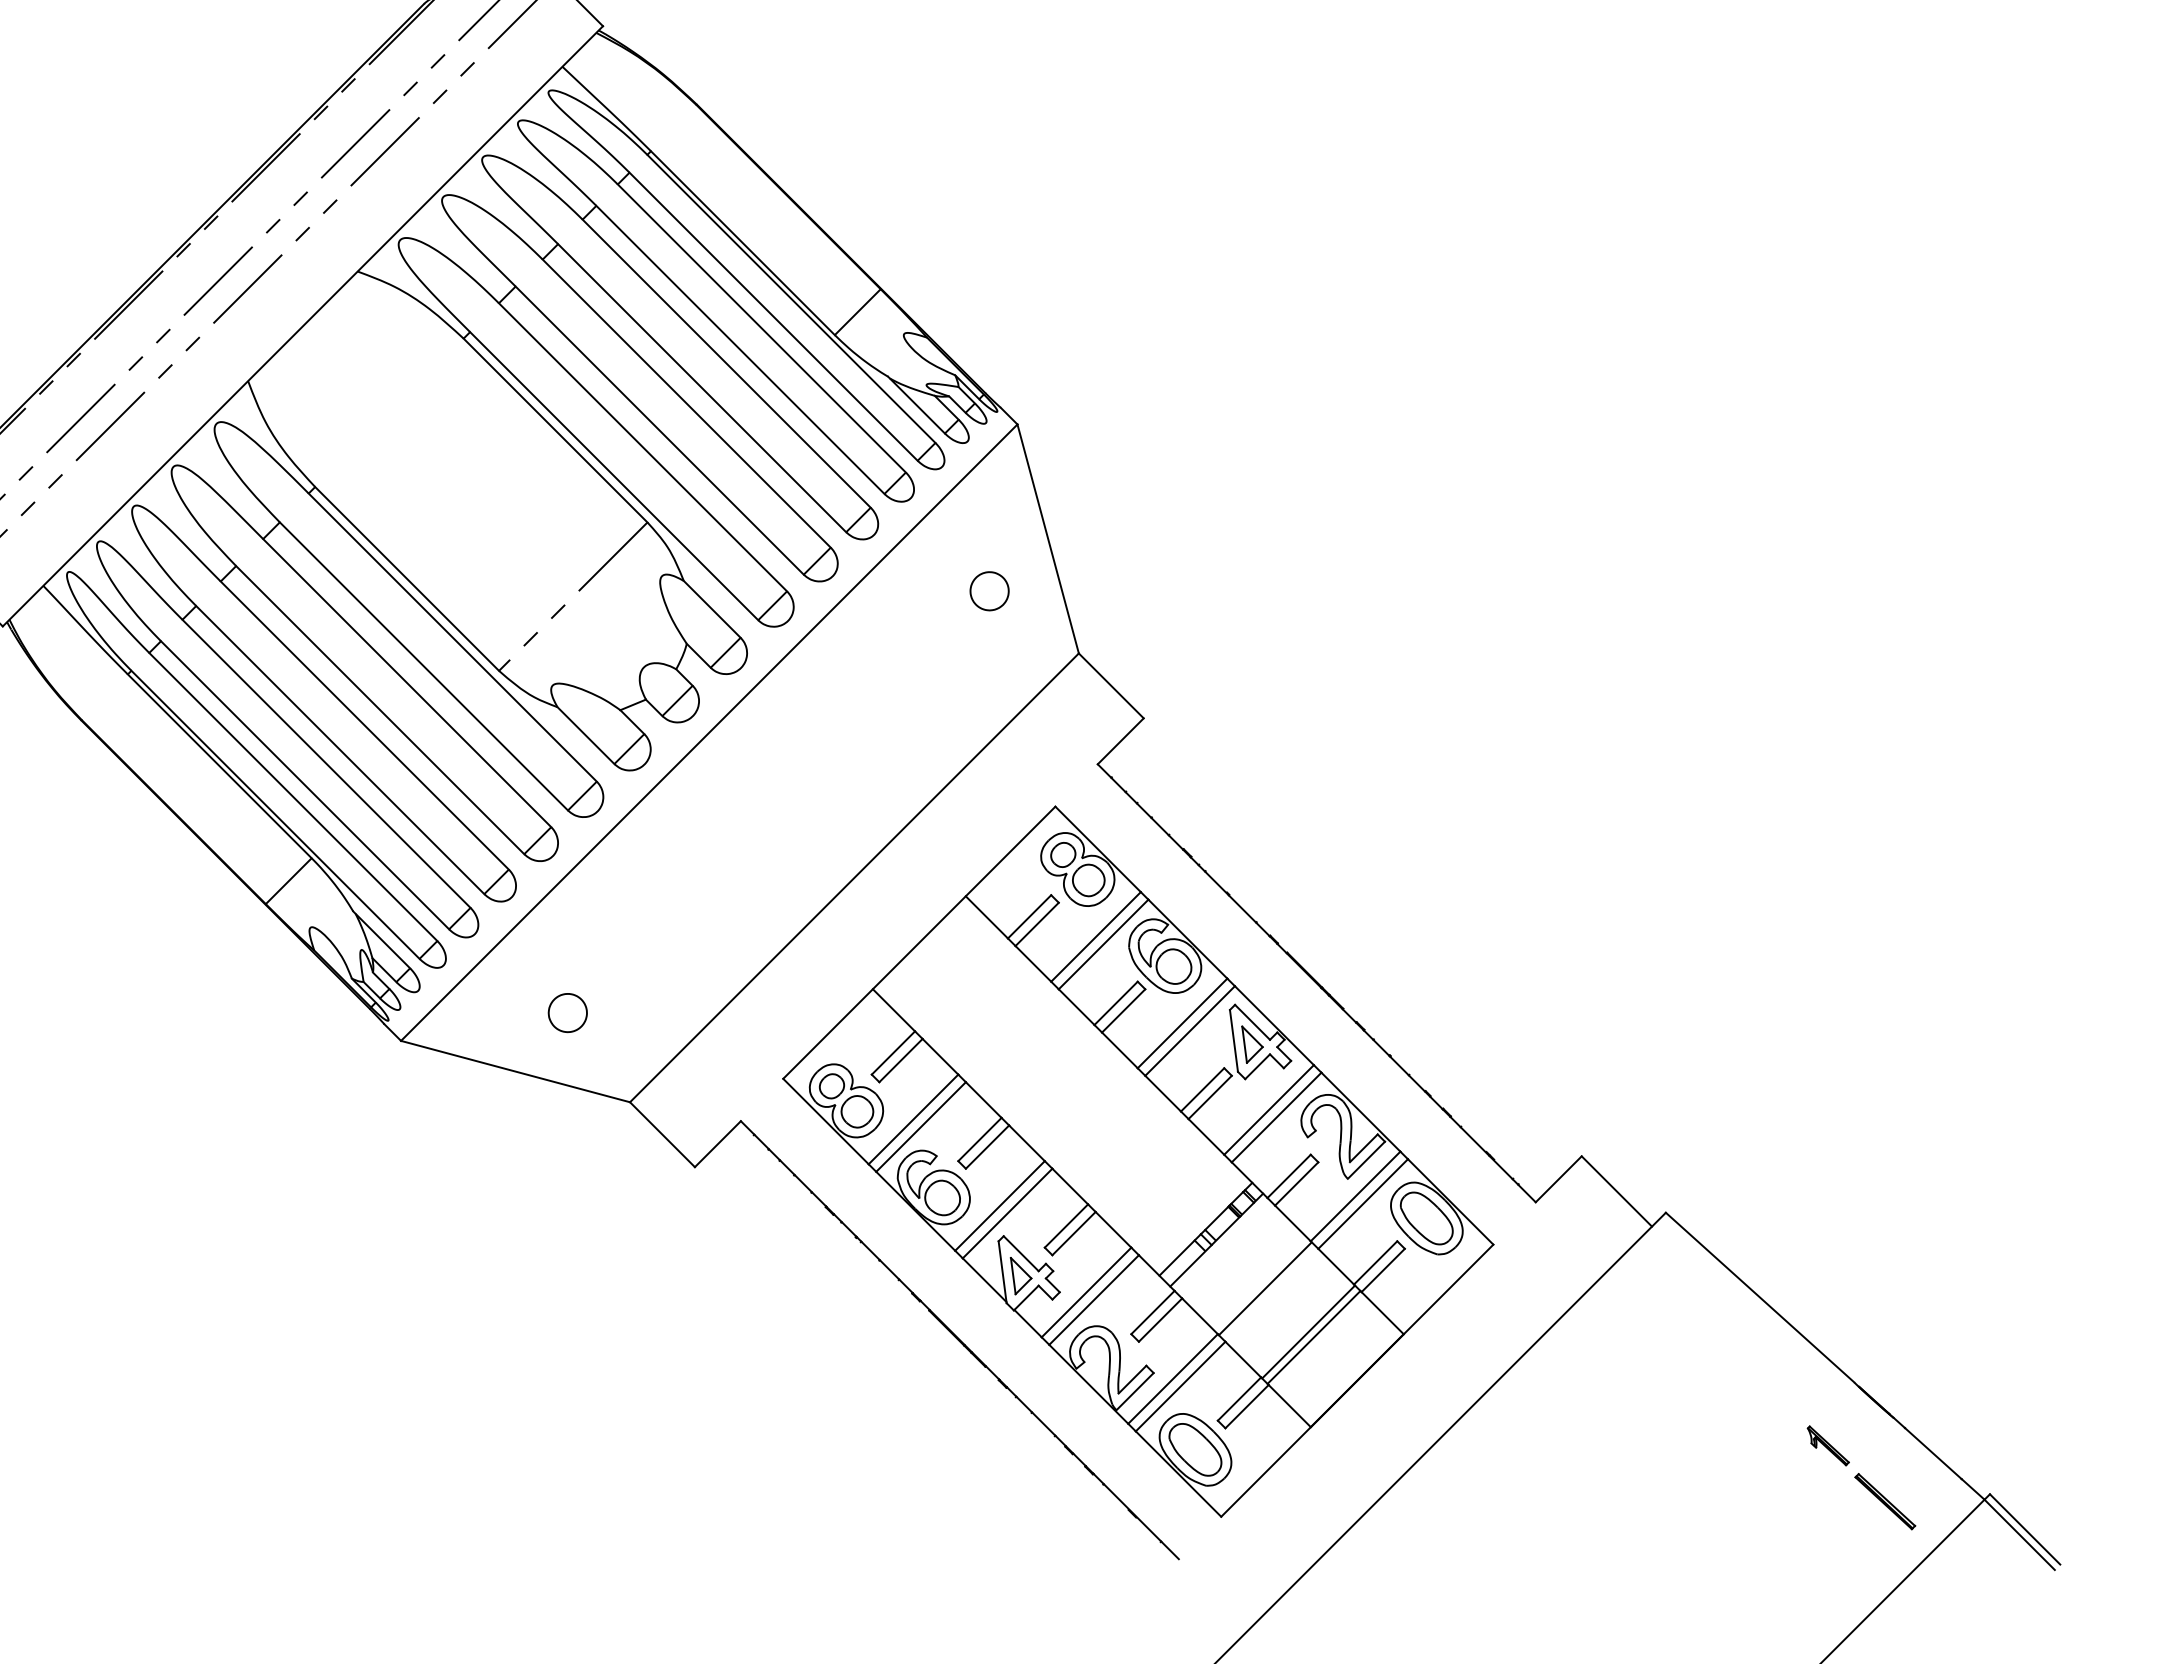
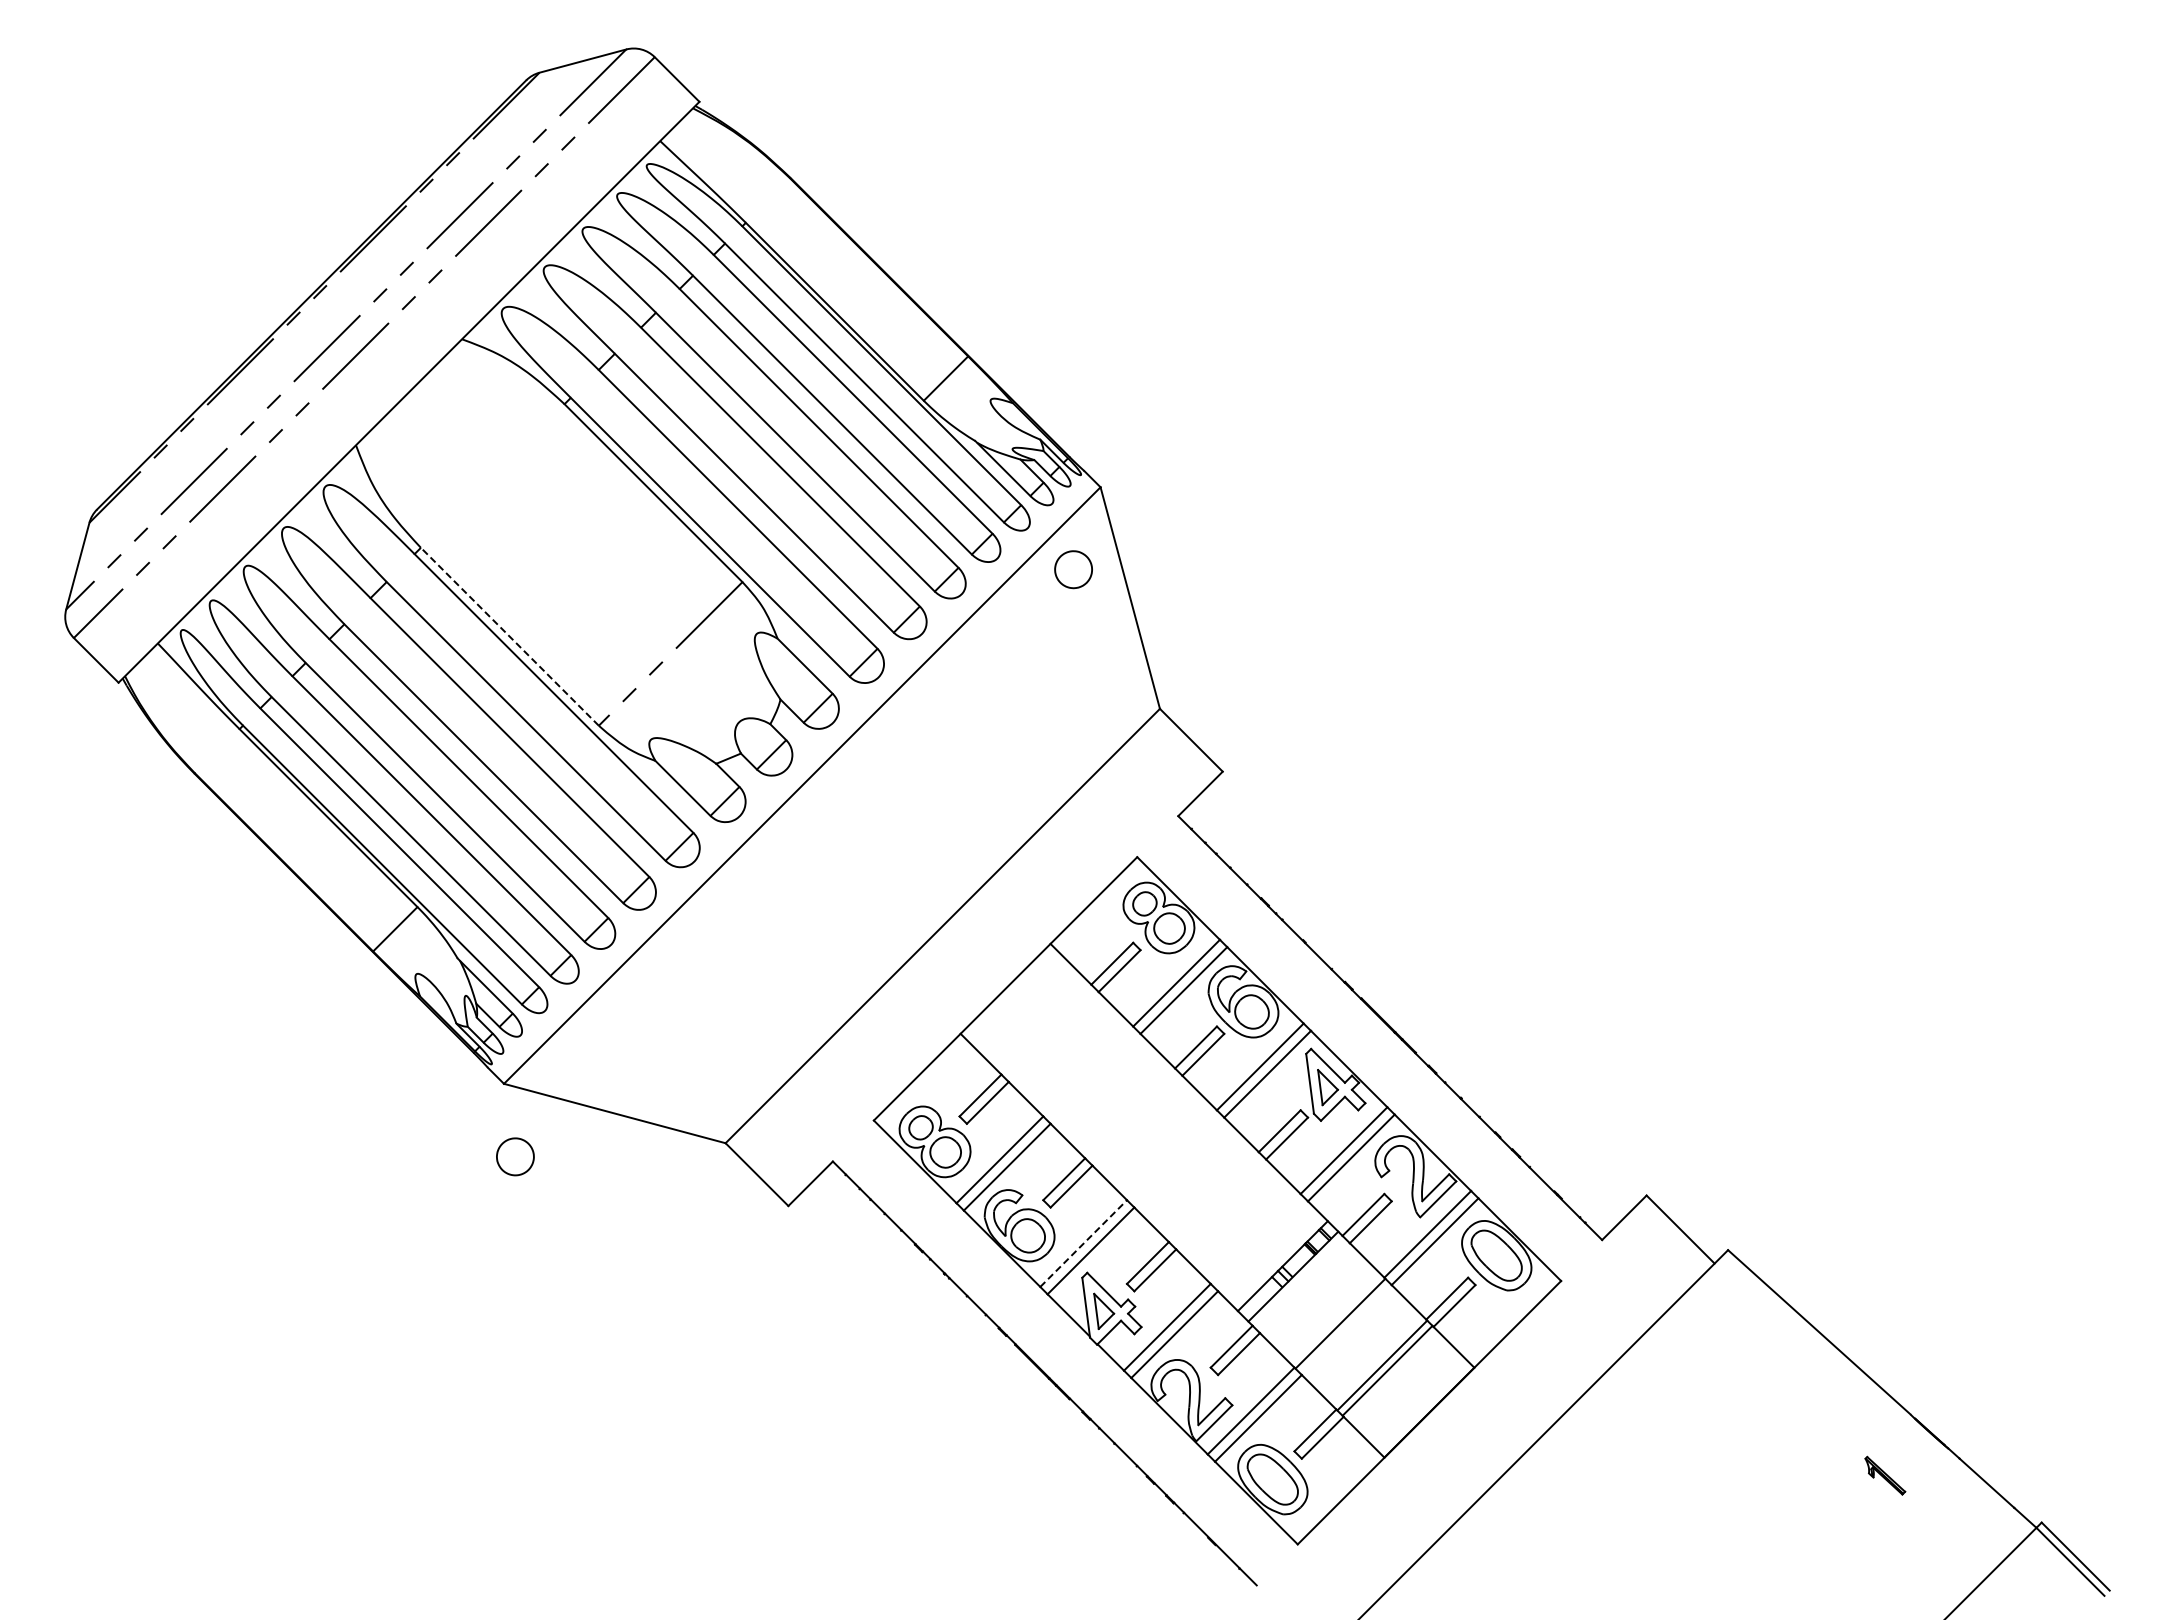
line: (406, 578) -> (509, 636), solid -> dashed
part: (989, 591) -> (1073, 569), moved
part: (567, 1012) -> (515, 1156), moved
line: (1000, 1205) -> (1084, 1243), solid -> dashed
part: (1885, 1501) -> (1940, 1529), removed

